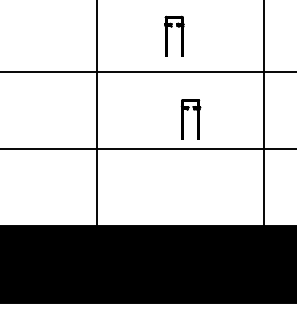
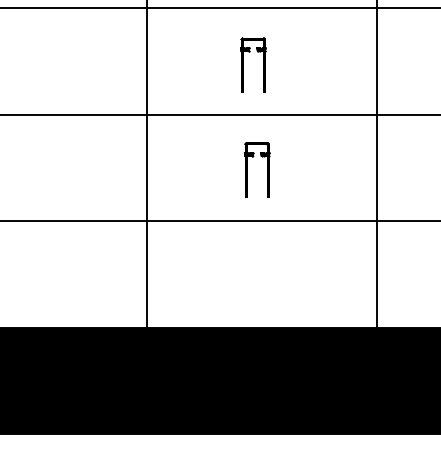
part: (183, 118) -> (247, 169), moved

